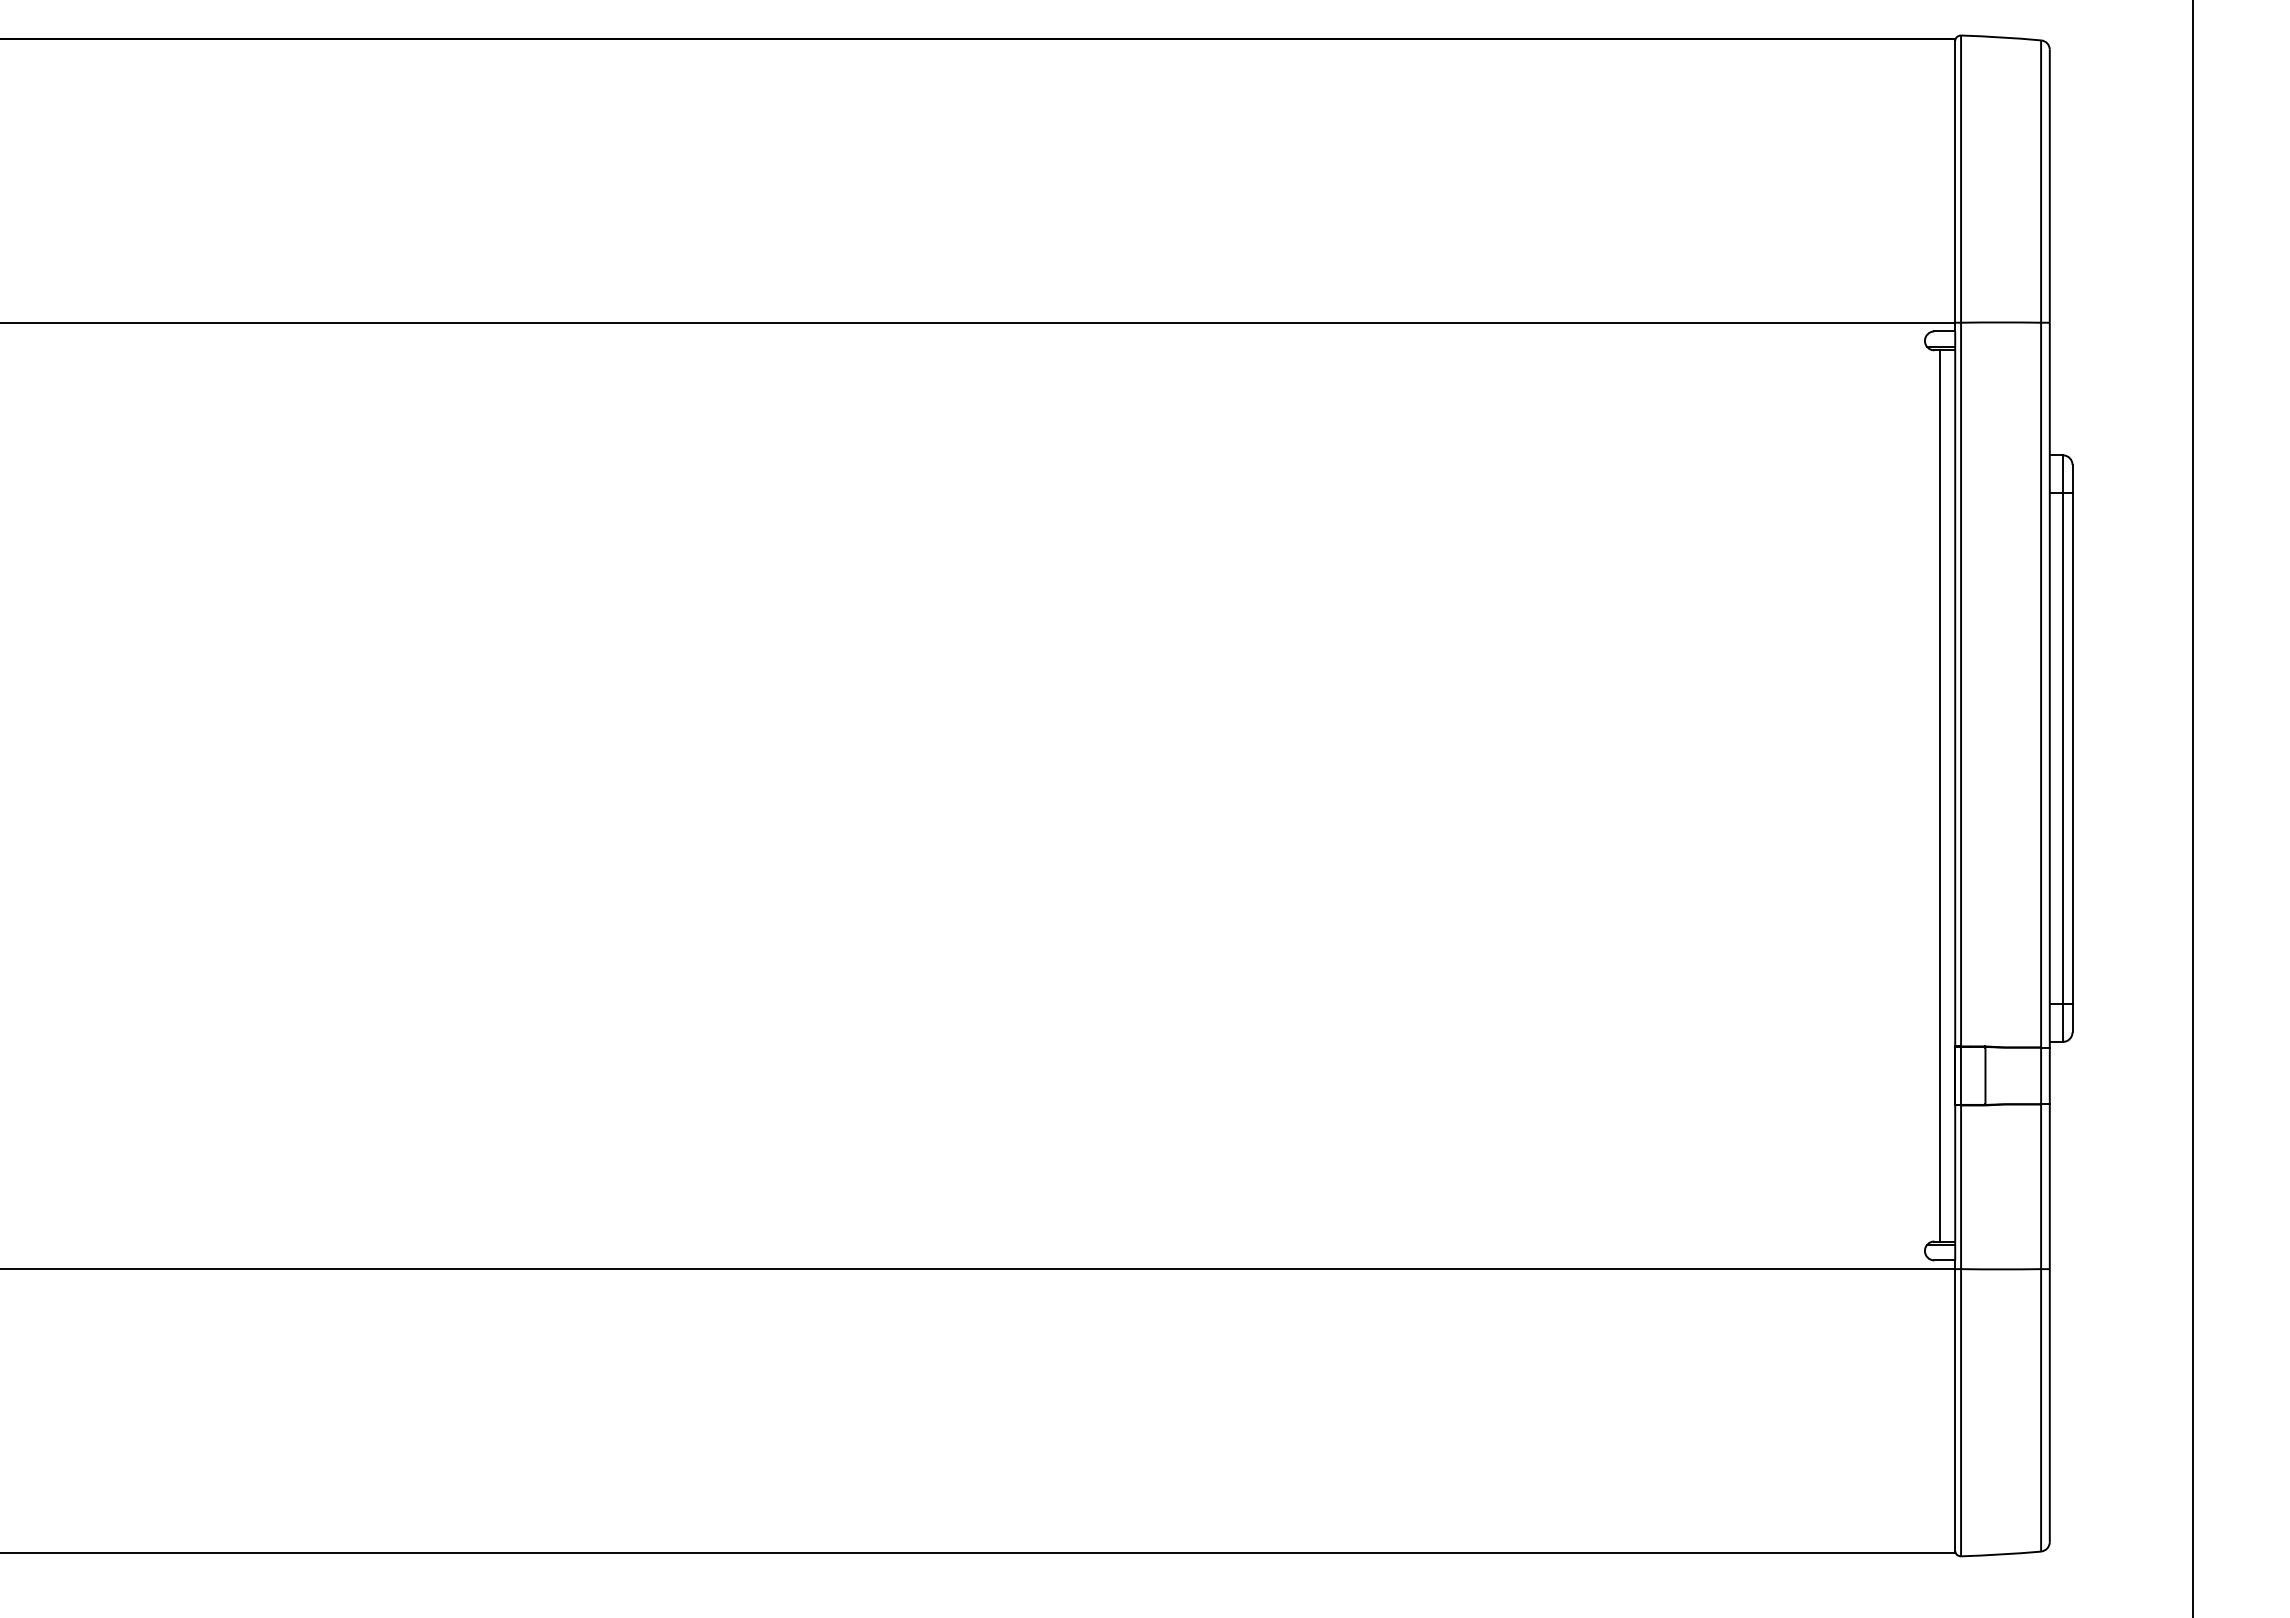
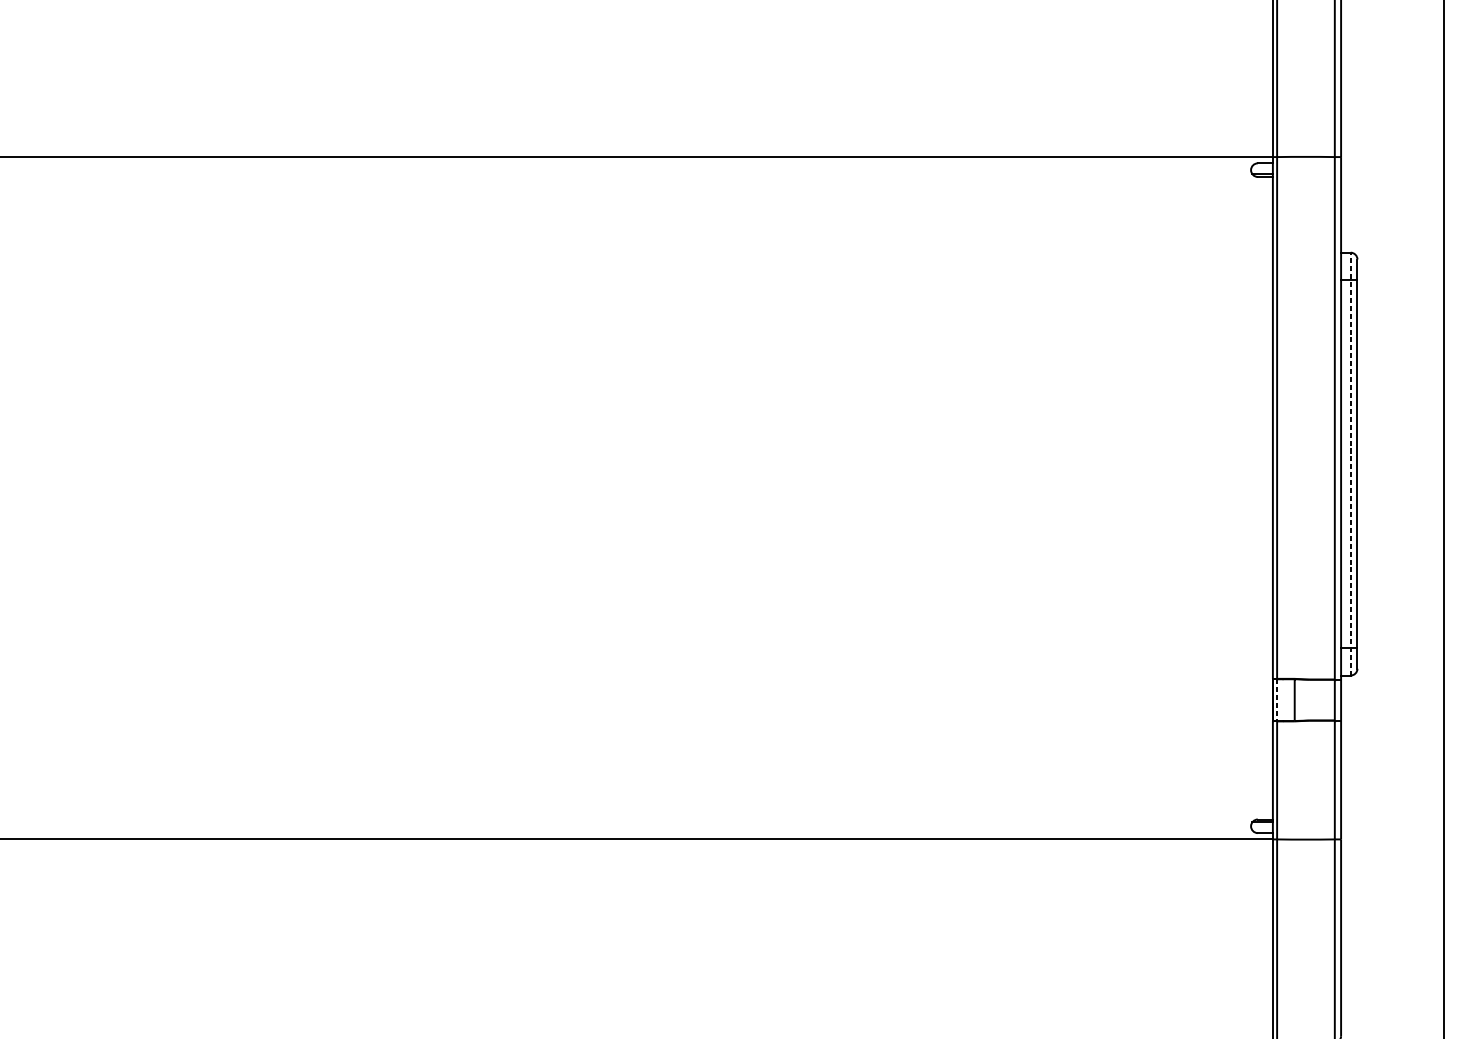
line: (2063, 748) -> (1350, 464), solid -> dashed
line: (1940, 795) -> (1262, 497), removed
line: (1961, 1075) -> (1277, 699), solid -> dashed

